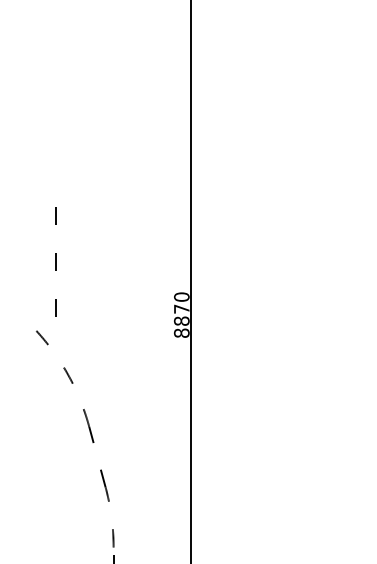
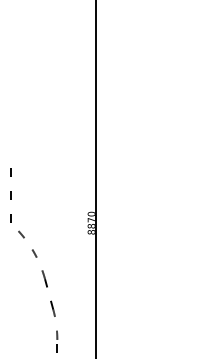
line: (56, 261) -> (10, 195), moved

